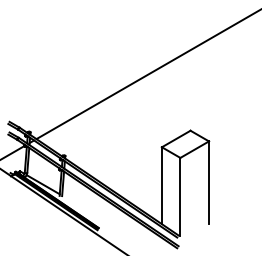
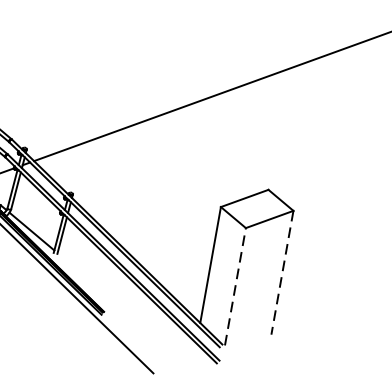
line: (209, 182) -> (283, 272), solid -> dashed
line: (180, 196) -> (235, 286), solid -> dashed

